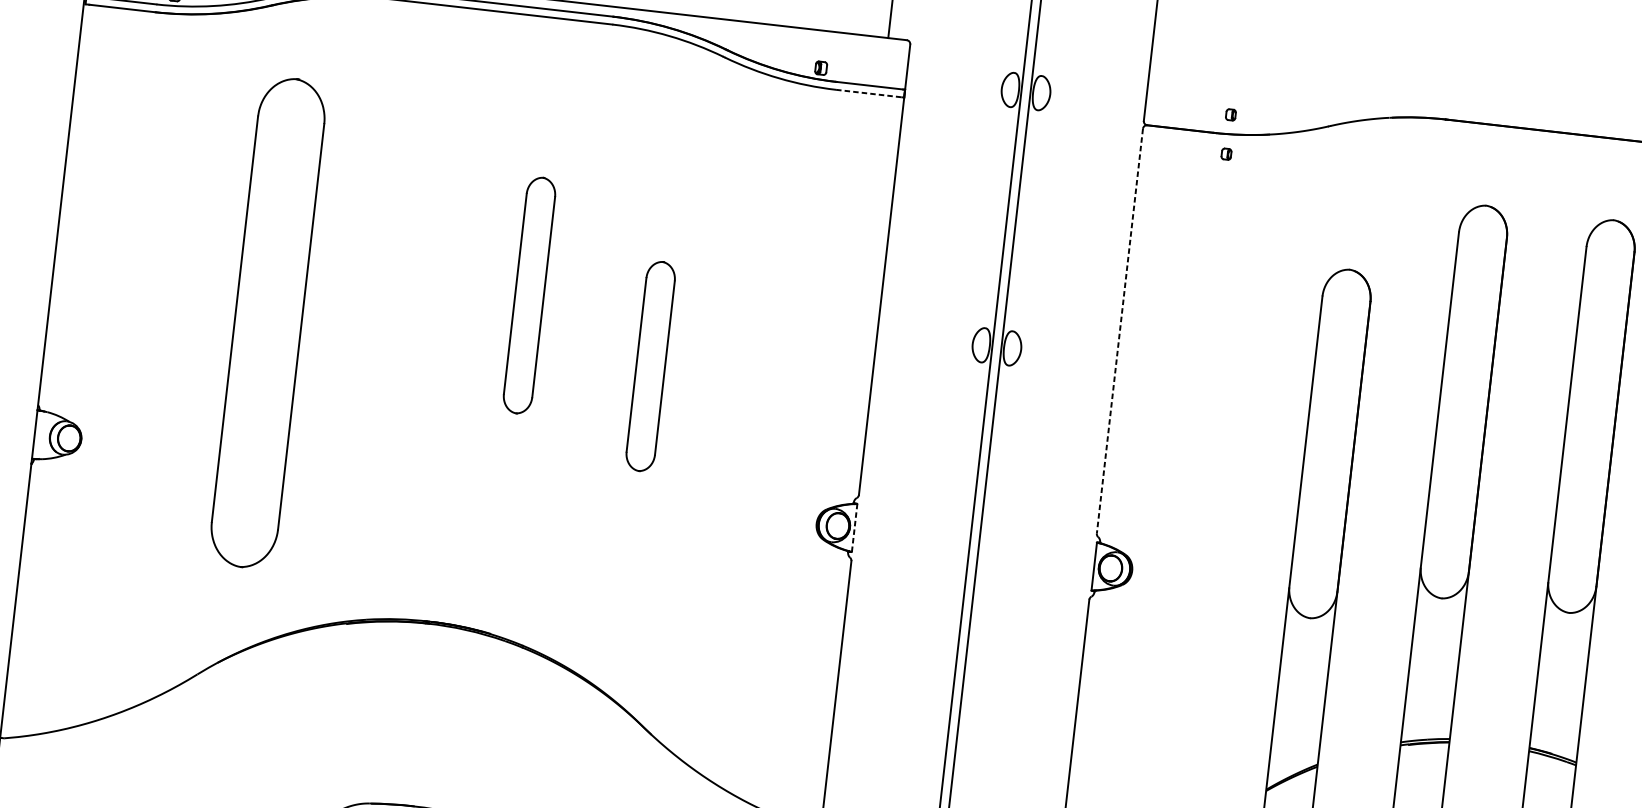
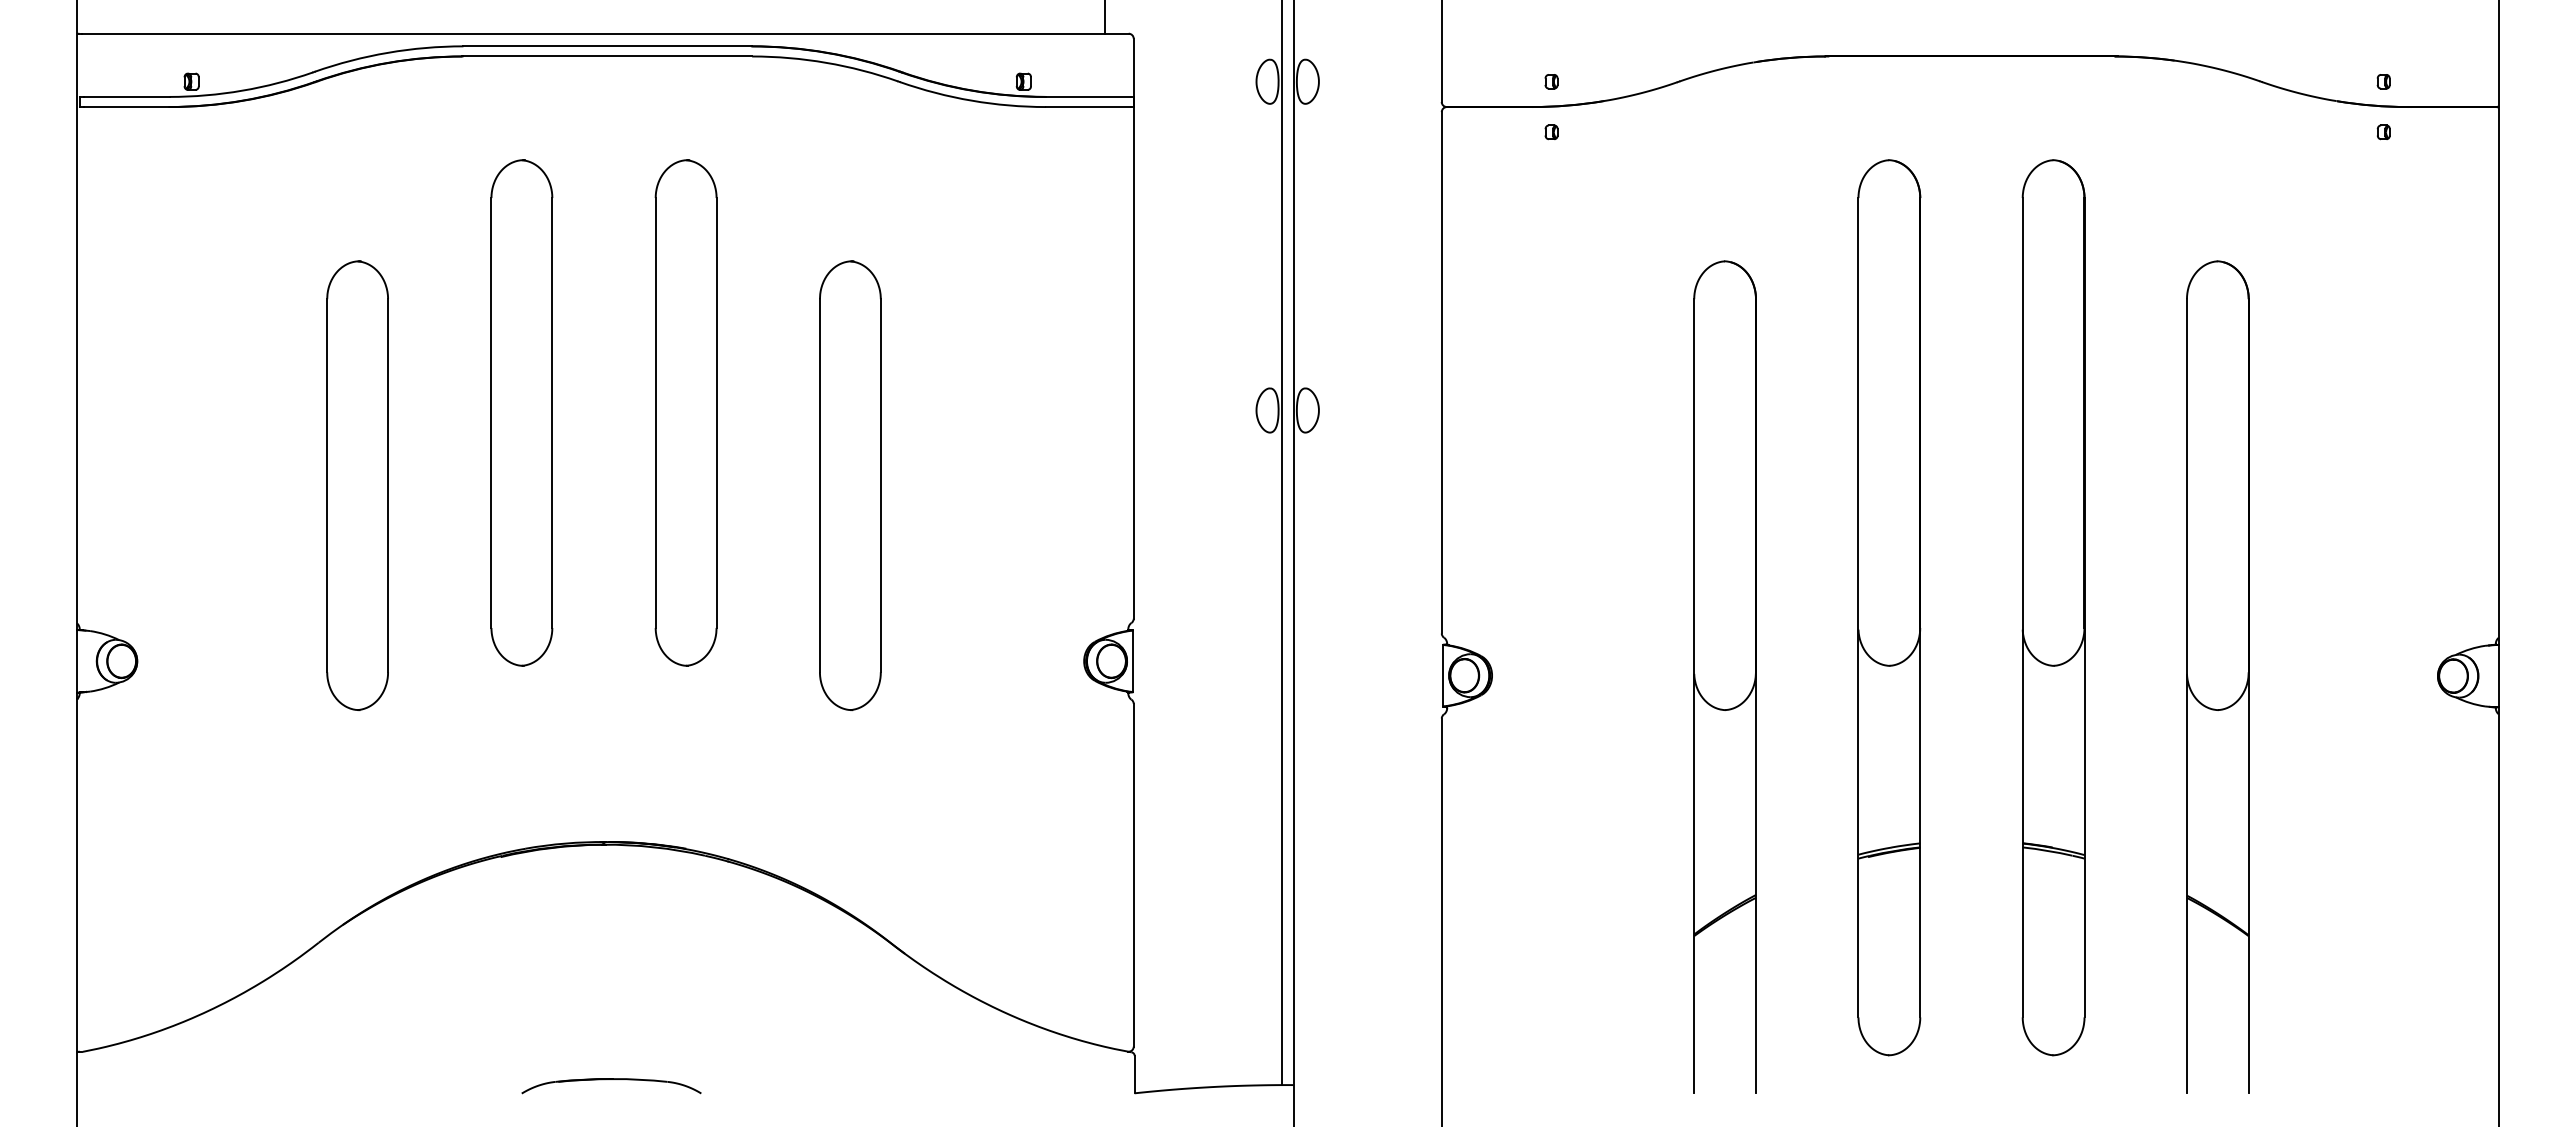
line: (869, 93) -> (1088, 107), dashed -> solid
part: (401, 280) -> (521, 412), added
part: (529, 295) -> (685, 412), size x1.67
part: (267, 322) -> (357, 485), size x0.71
line: (1119, 330) -> (1441, 372), dashed -> solid
part: (650, 366) -> (850, 485), size x1.67
line: (854, 528) -> (1133, 661), dashed -> solid

